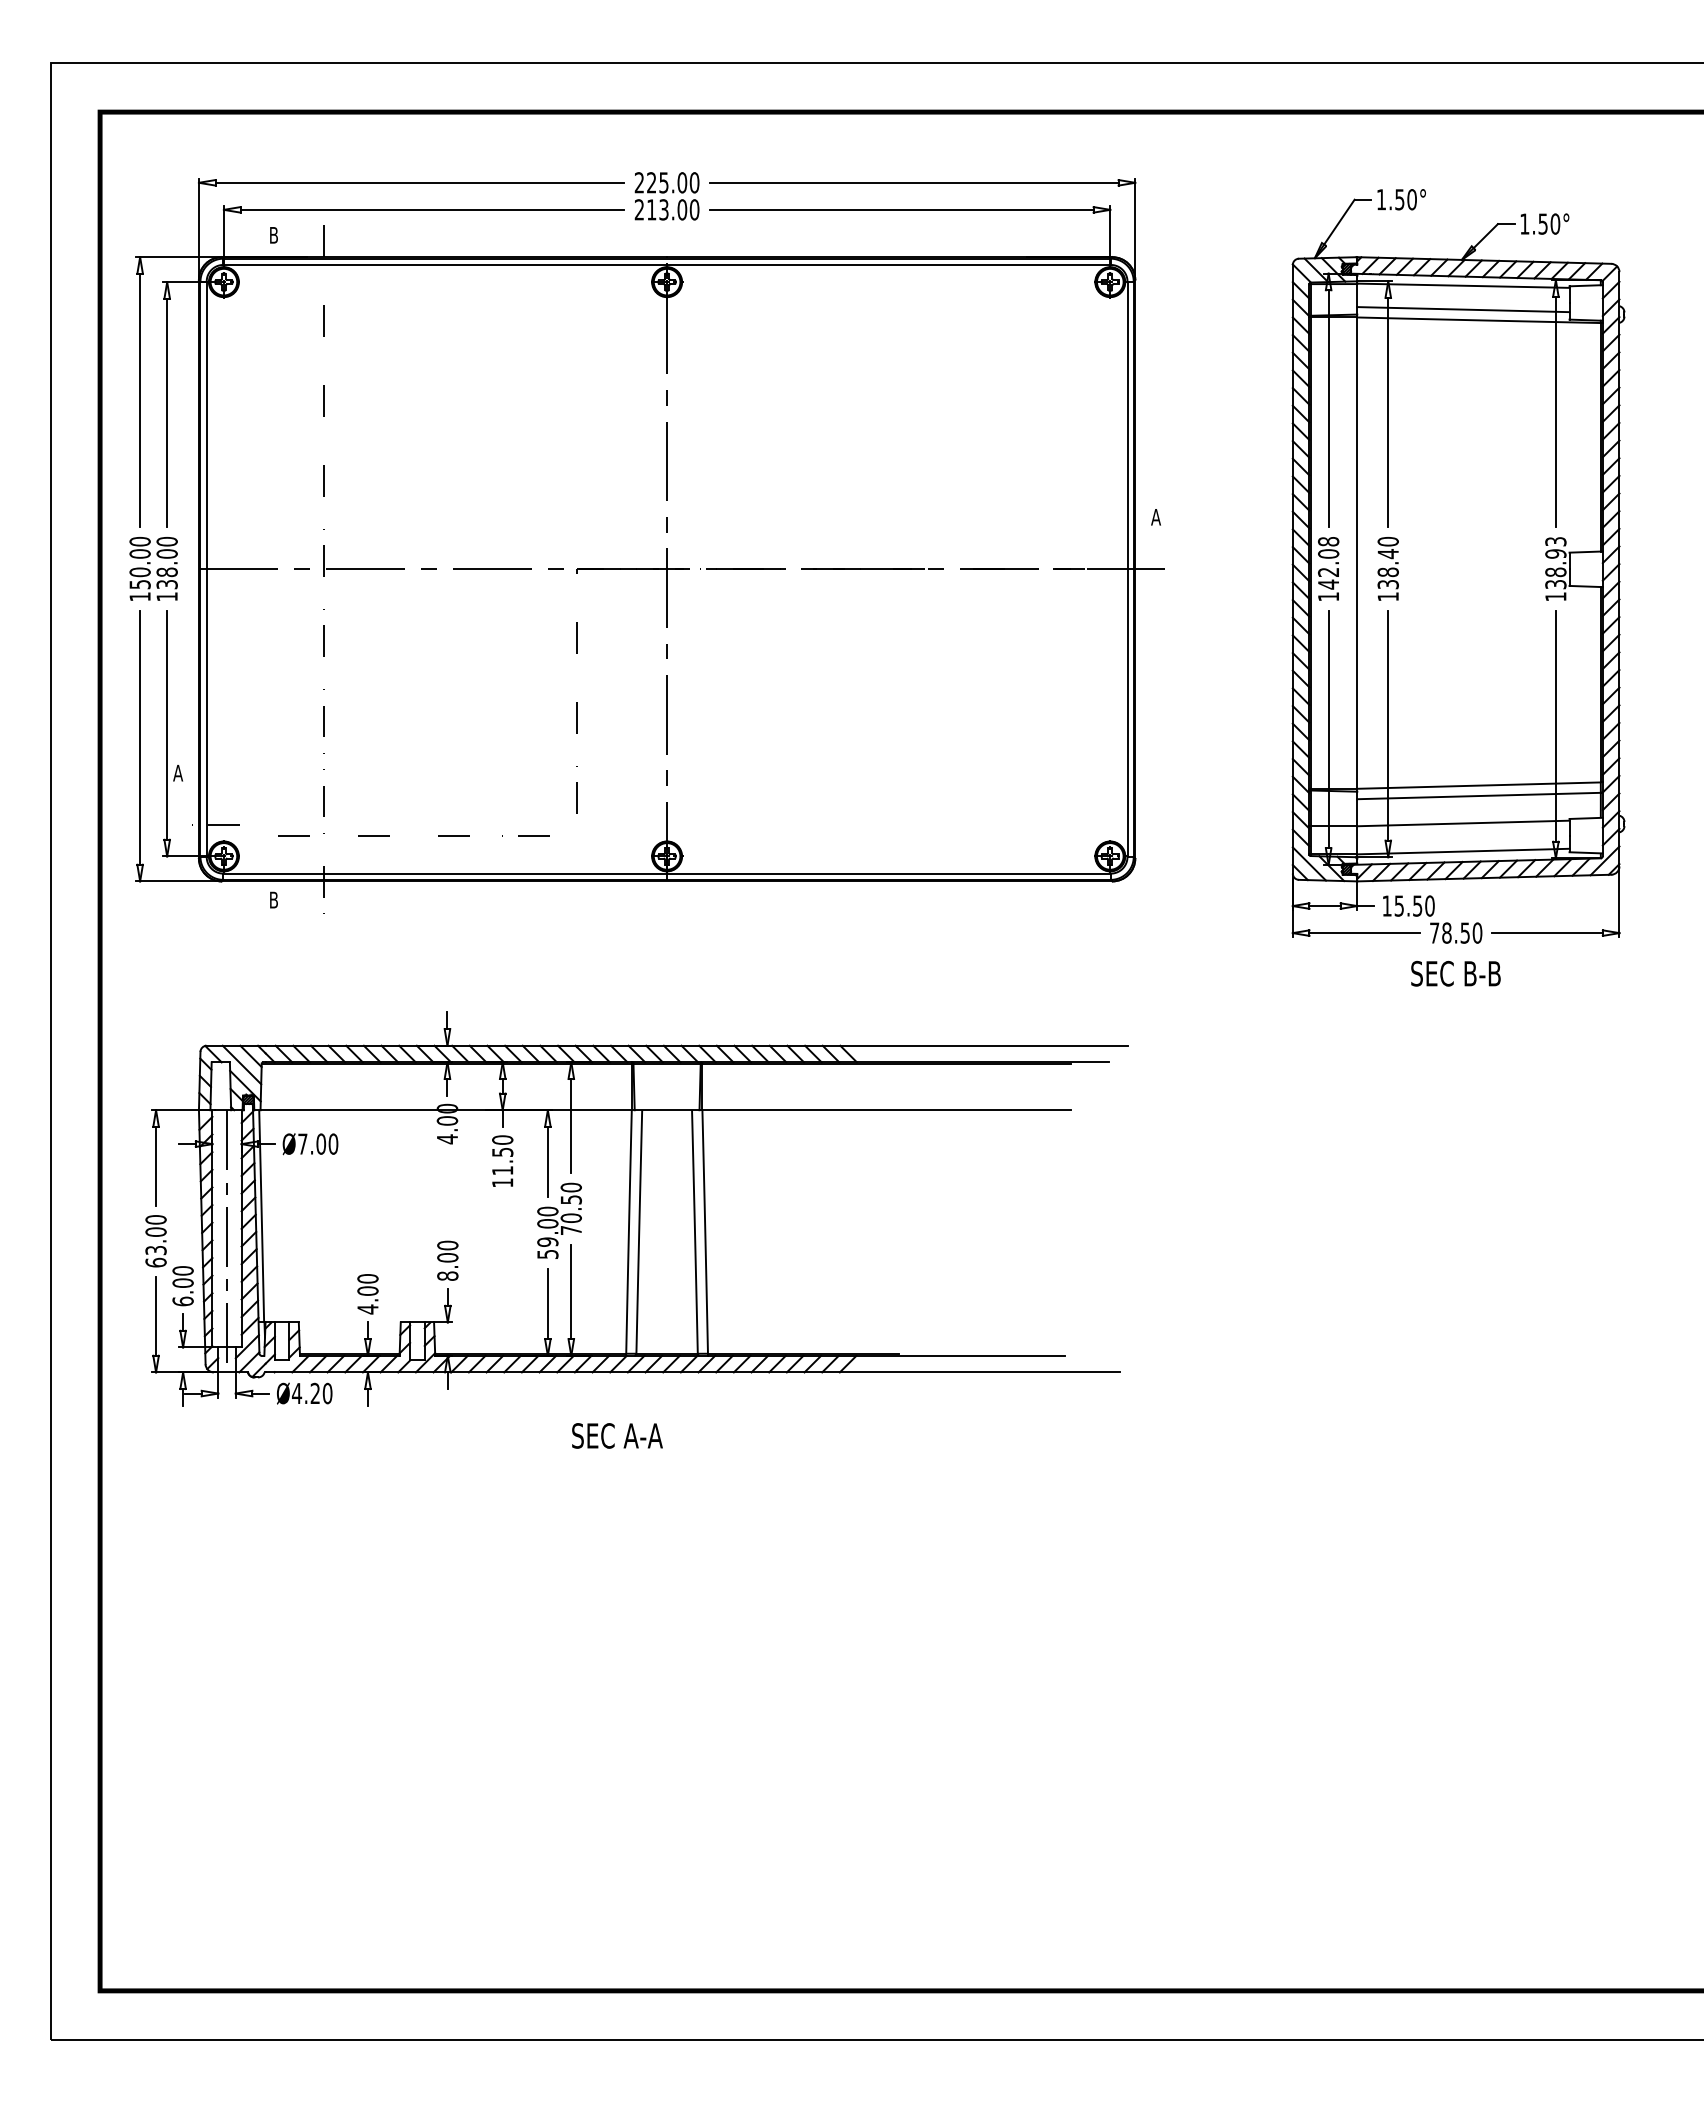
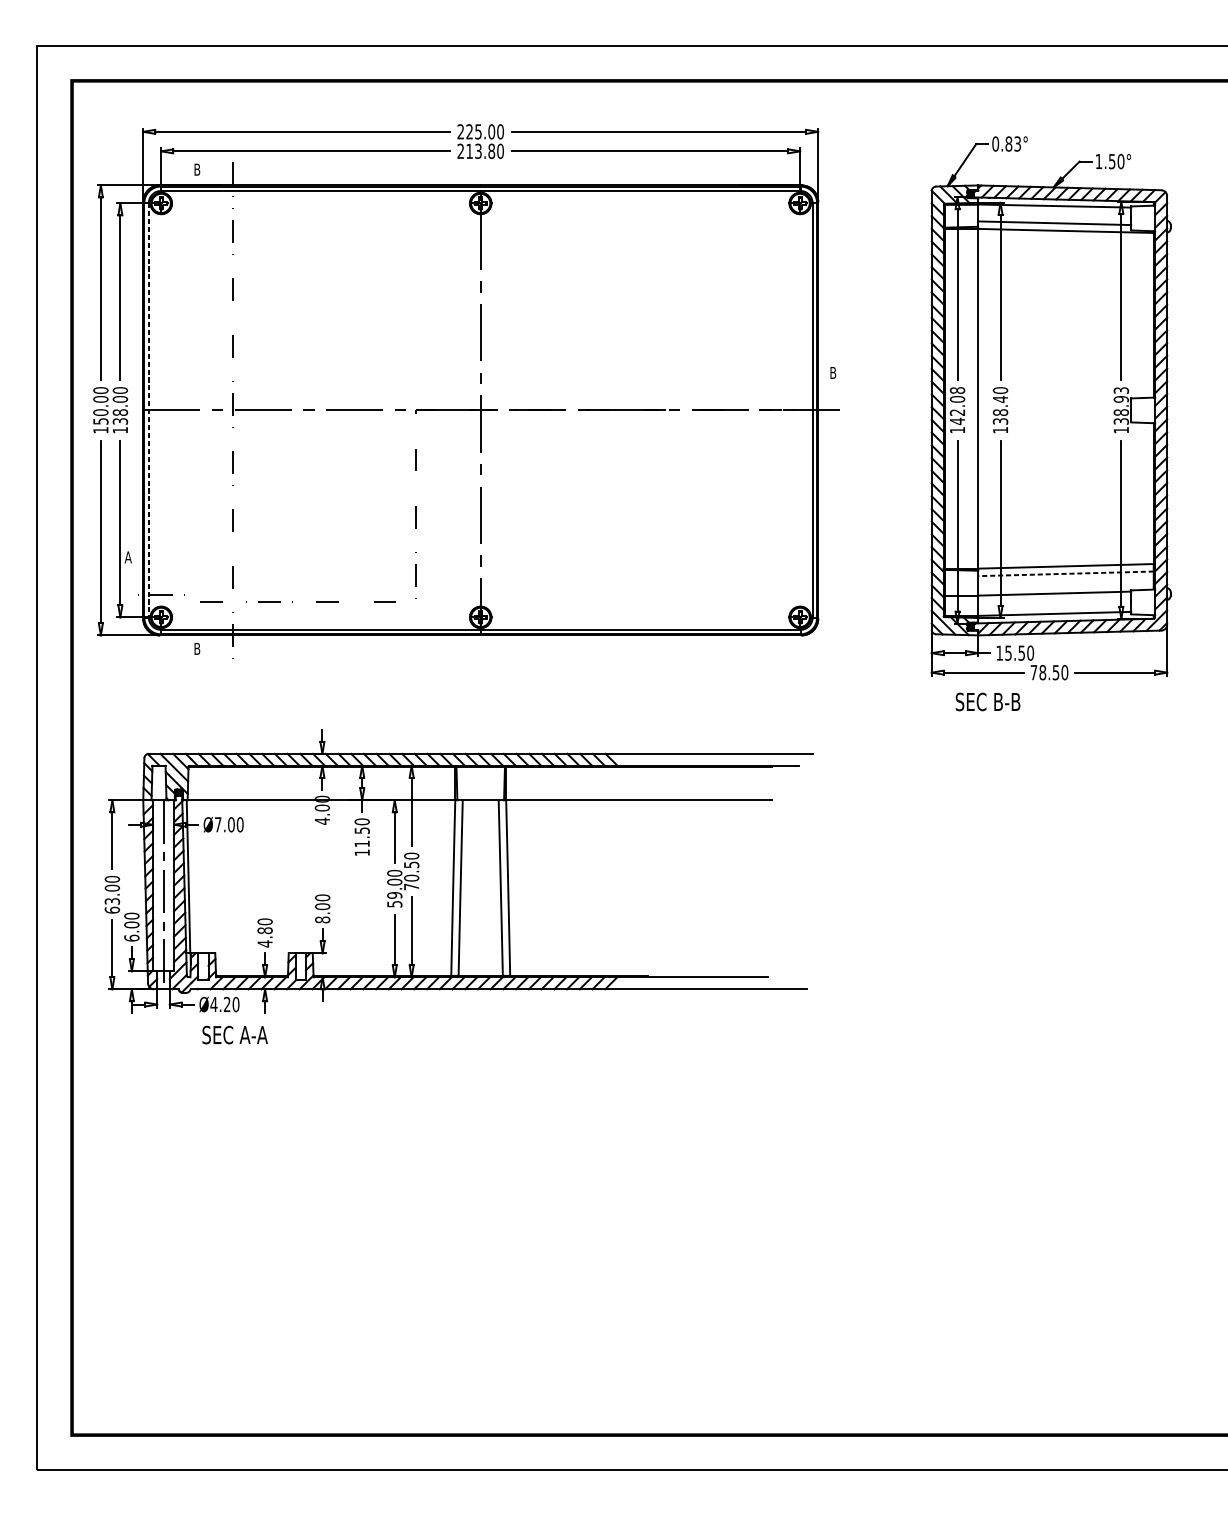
text: (1396, 199) -> (1006, 143), 1.50° -> 0.83°
text: (682, 209) -> (491, 151), 213.00 -> 213.80
text: (1155, 517) -> (832, 373), A -> B
line: (206, 569) -> (148, 410), solid -> dashed
line: (1479, 796) -> (1066, 574), solid -> dashed
text: (1455, 973) -> (987, 701), moved
text: (367, 1290) -> (264, 930), 4.00 -> 4.80
text: (617, 1435) -> (235, 1034), moved

